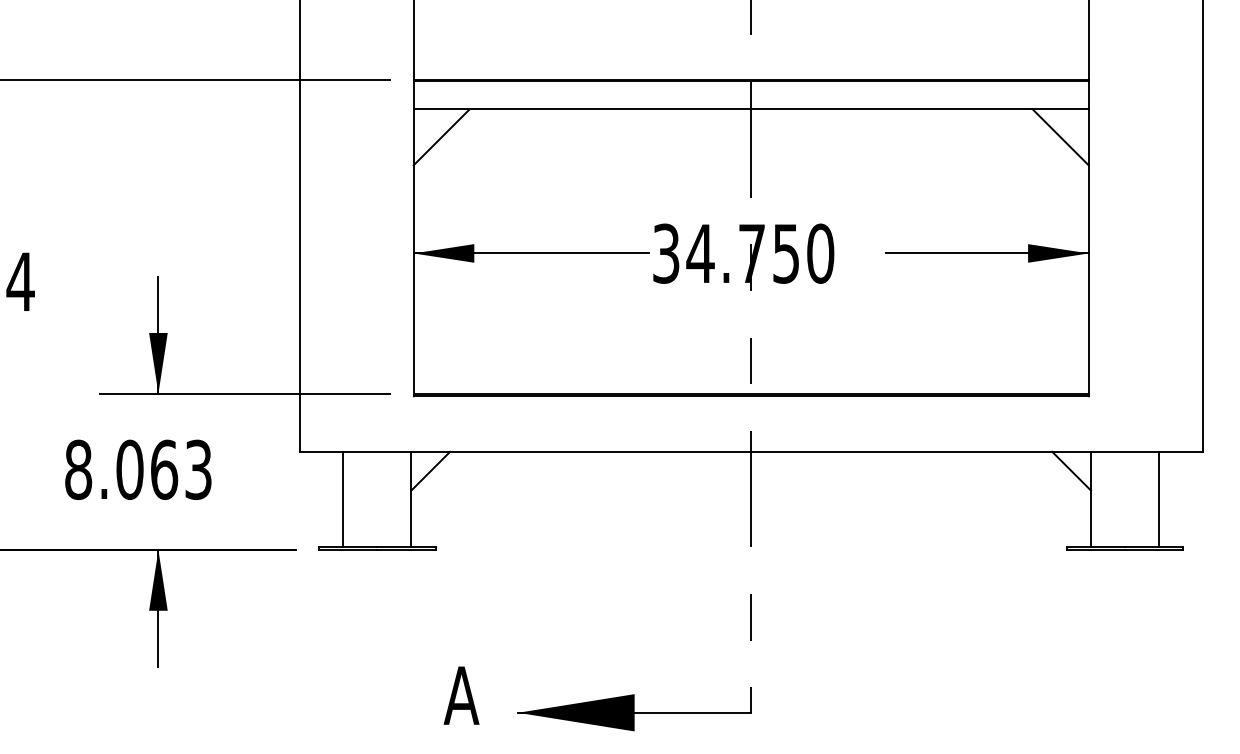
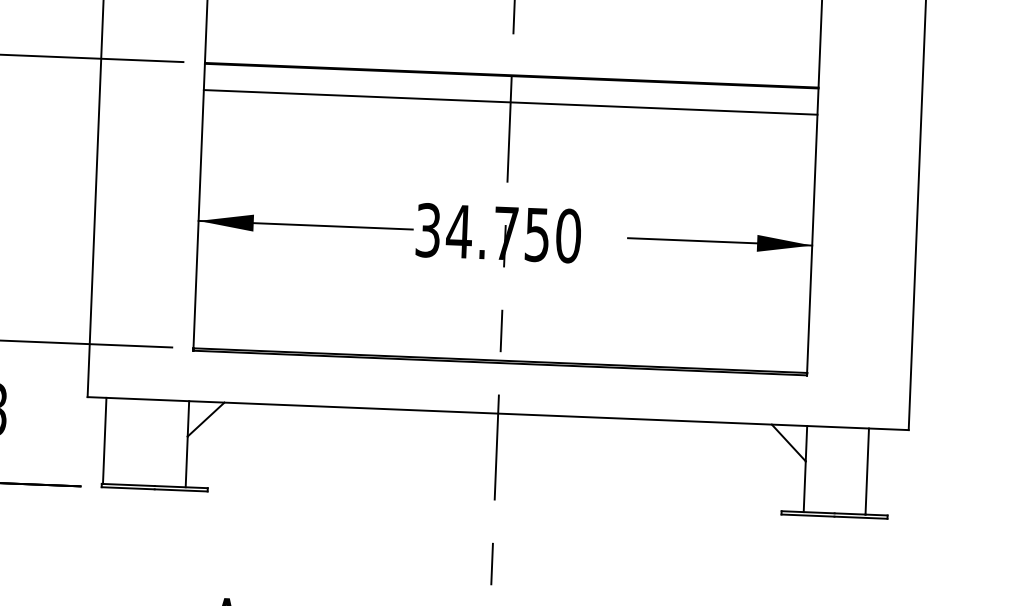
line: (441, 137) -> (228, 116), removed
line: (1060, 137) -> (790, 139), removed
line: (343, 498) -> (104, 440), moved

